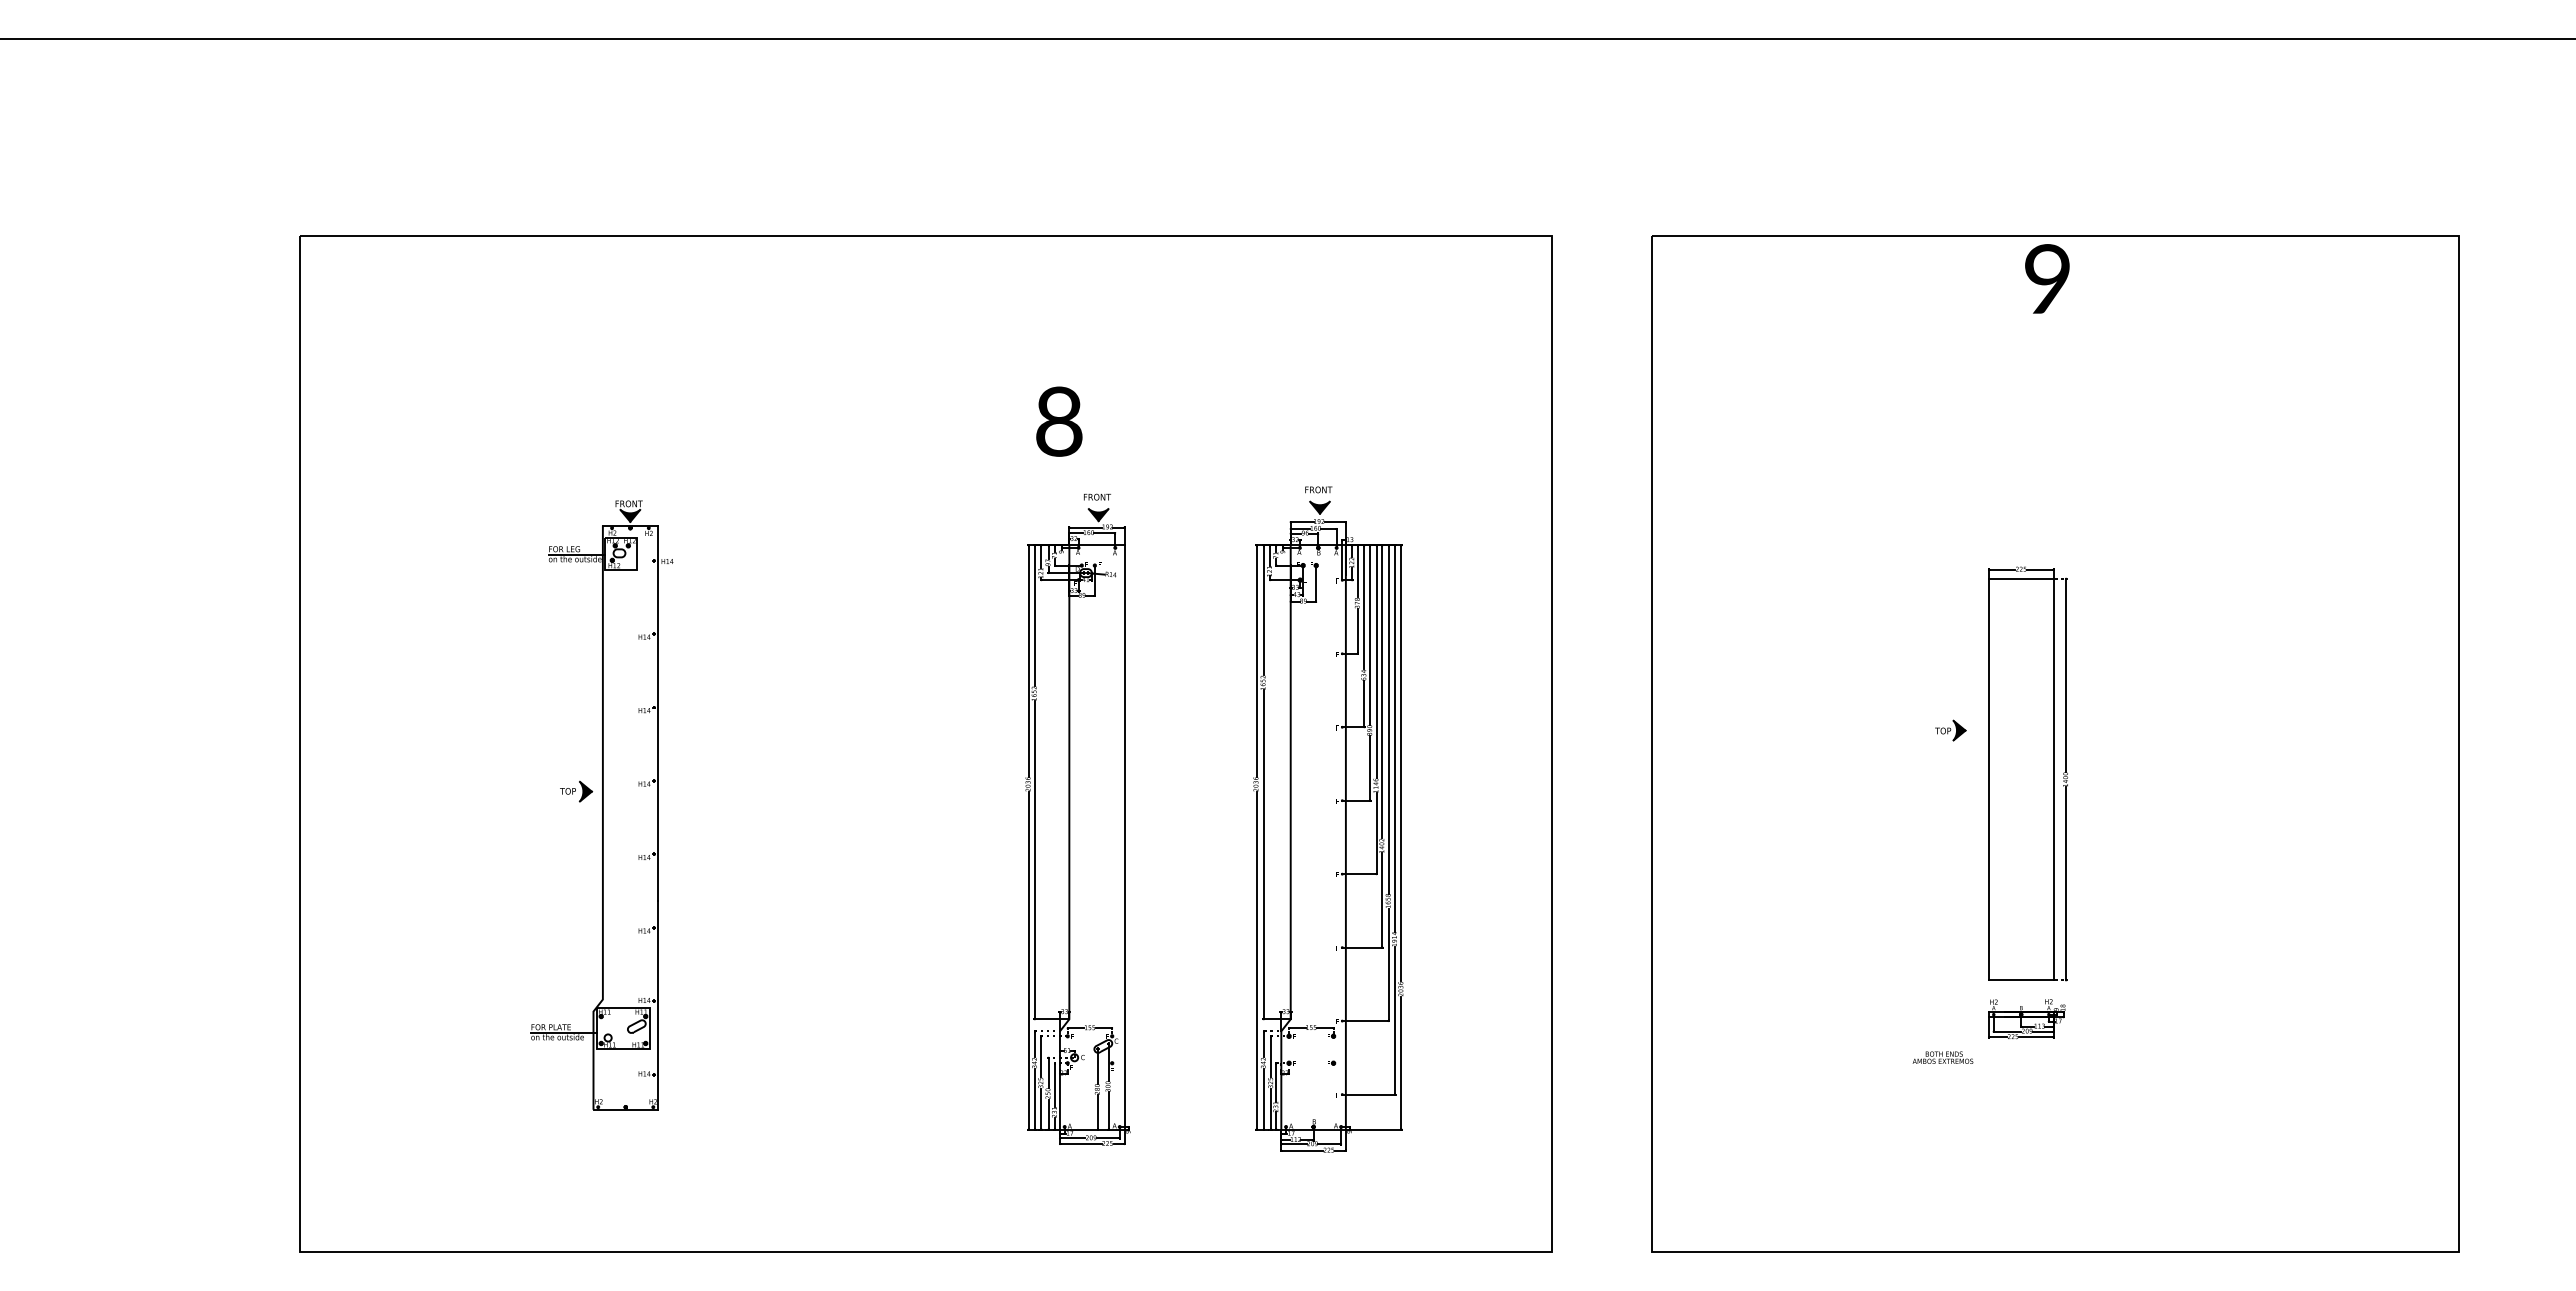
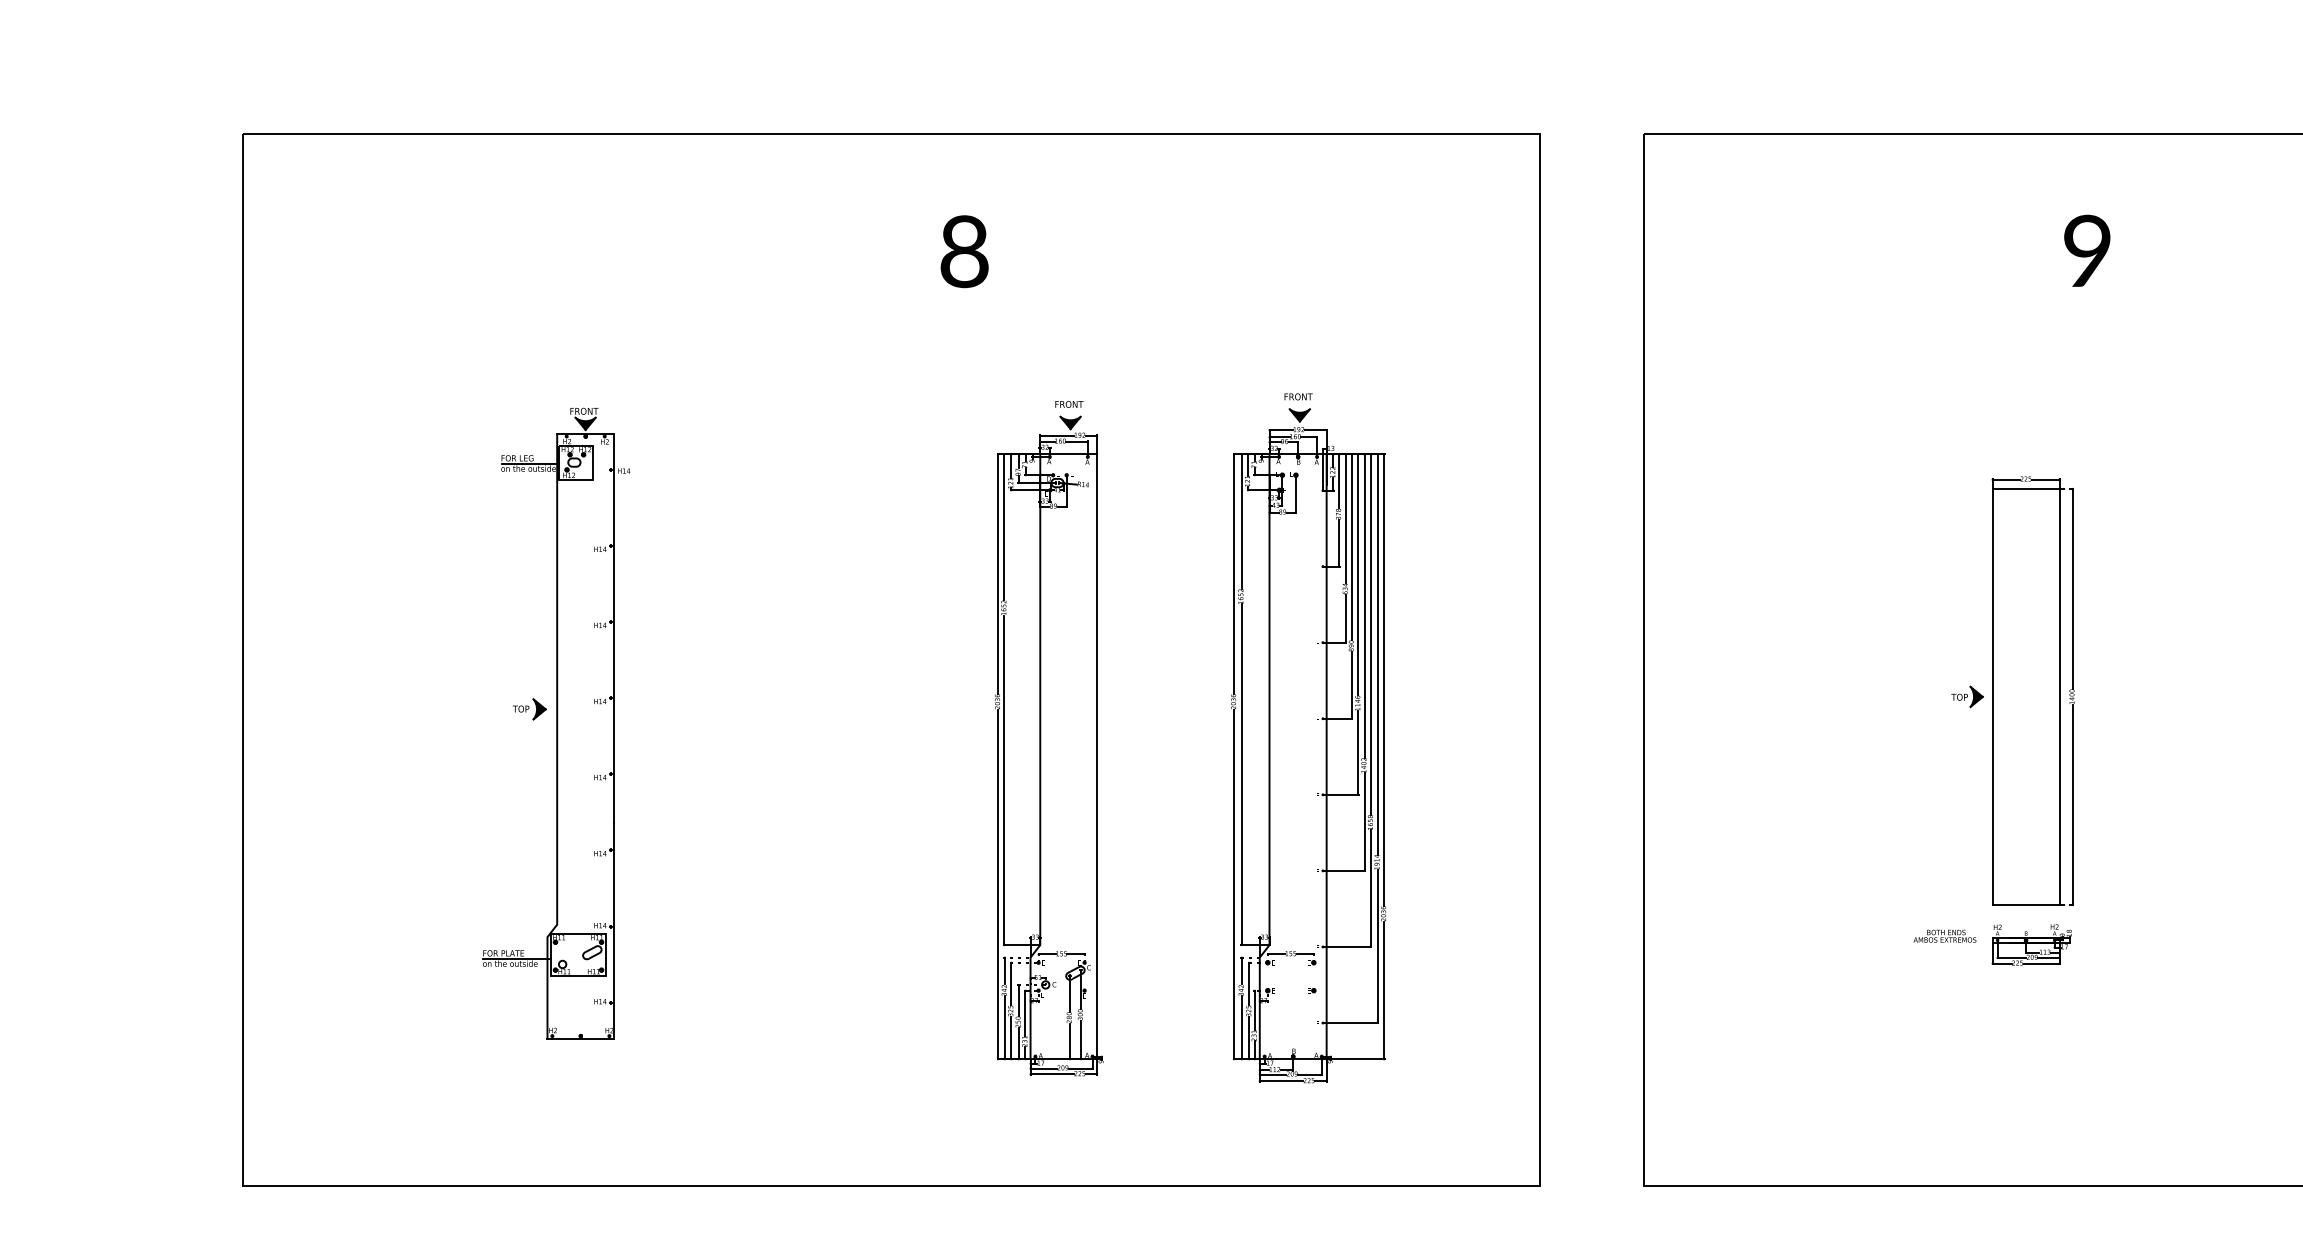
text: (2047, 278) -> (2087, 250), moved
text: (1059, 421) -> (964, 251), moved
part: (1950, 730) -> (1967, 696), moved
text: (1942, 1057) -> (1944, 936), moved

